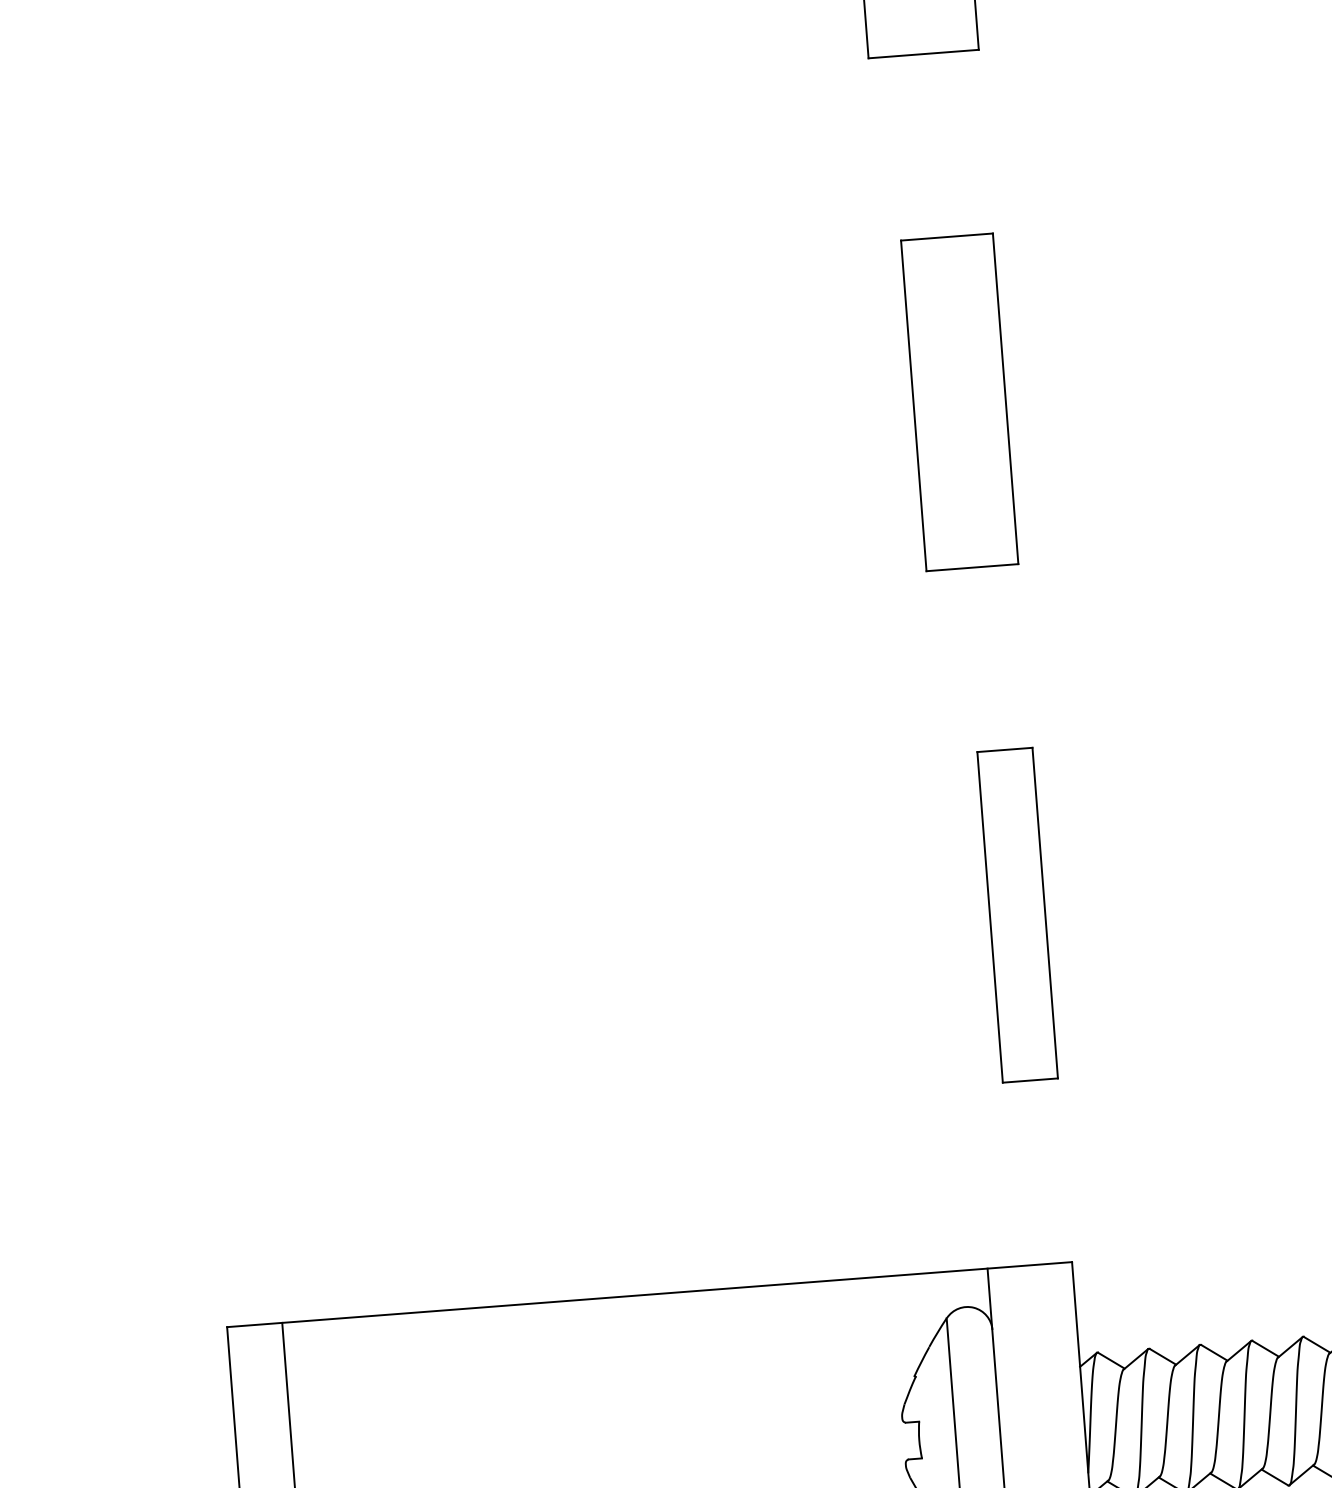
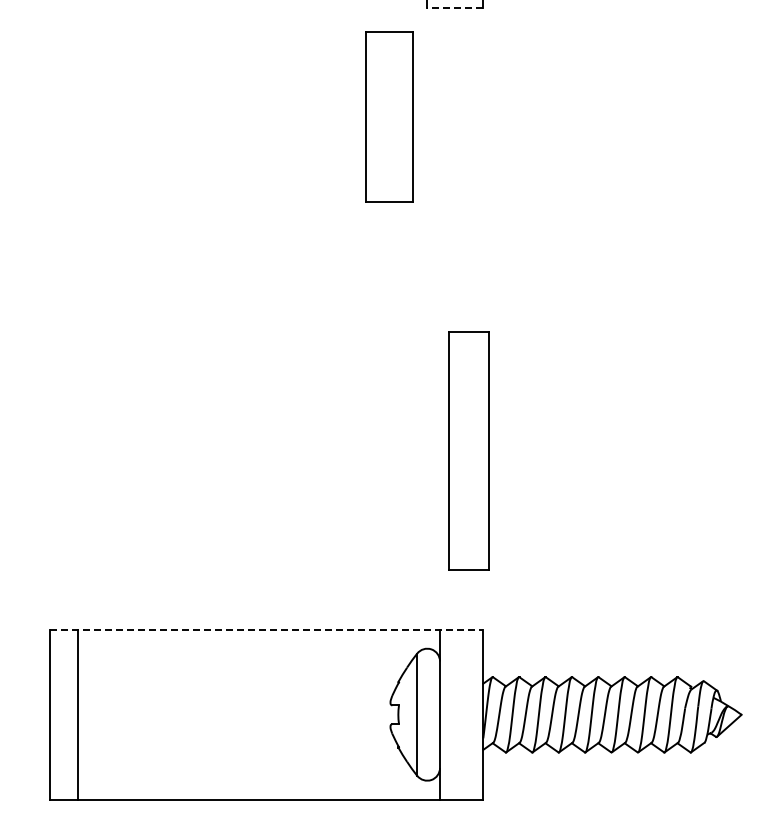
line: (922, 53) -> (454, 7), solid -> dashed
part: (959, 401) -> (389, 116), moved
part: (1016, 914) -> (468, 450), size x1.4
line: (649, 1293) -> (266, 629), solid -> dashed

